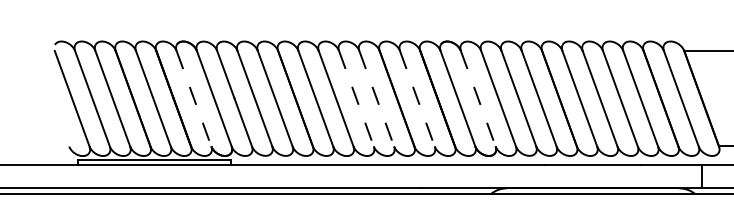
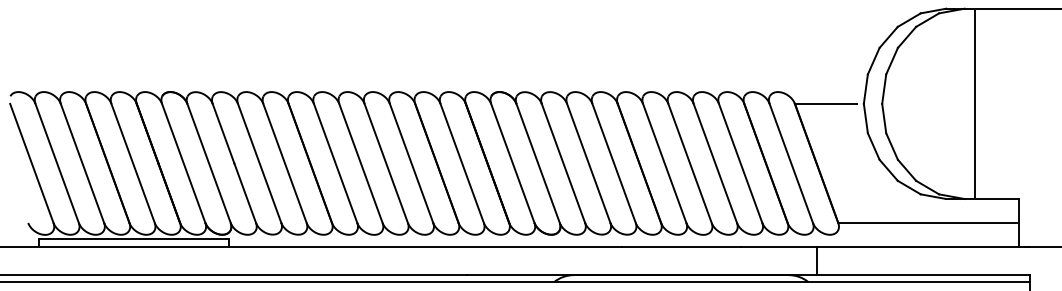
line: (193, 98) -> (183, 163), dashed -> solid
line: (356, 98) -> (386, 163), dashed -> solid
line: (376, 98) -> (411, 163), dashed -> solid
line: (417, 98) -> (462, 163), dashed -> solid
line: (478, 98) -> (538, 163), dashed -> solid

